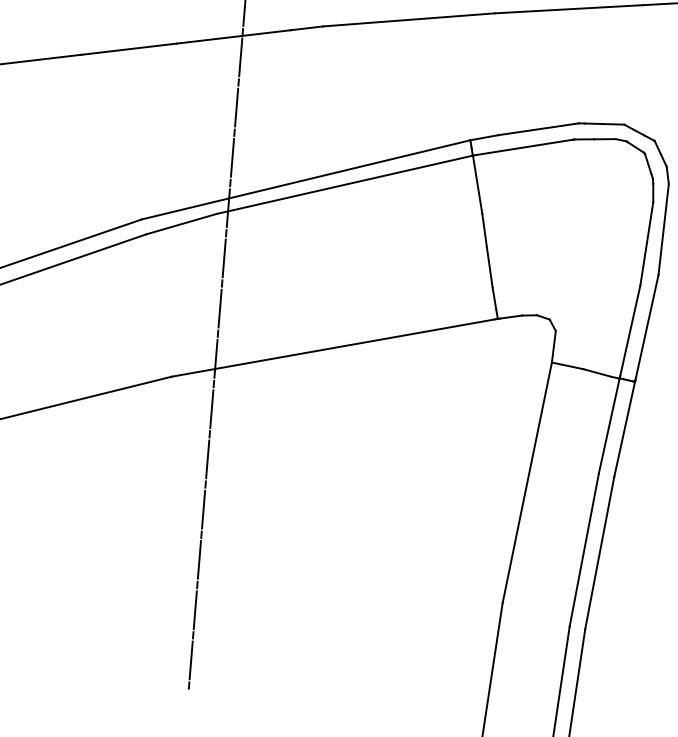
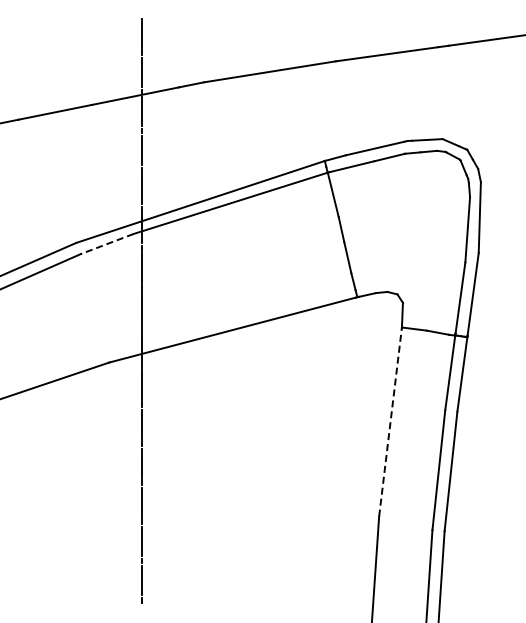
line: (180, 224) -> (106, 244), solid -> dashed
line: (527, 482) -> (390, 421), solid -> dashed

